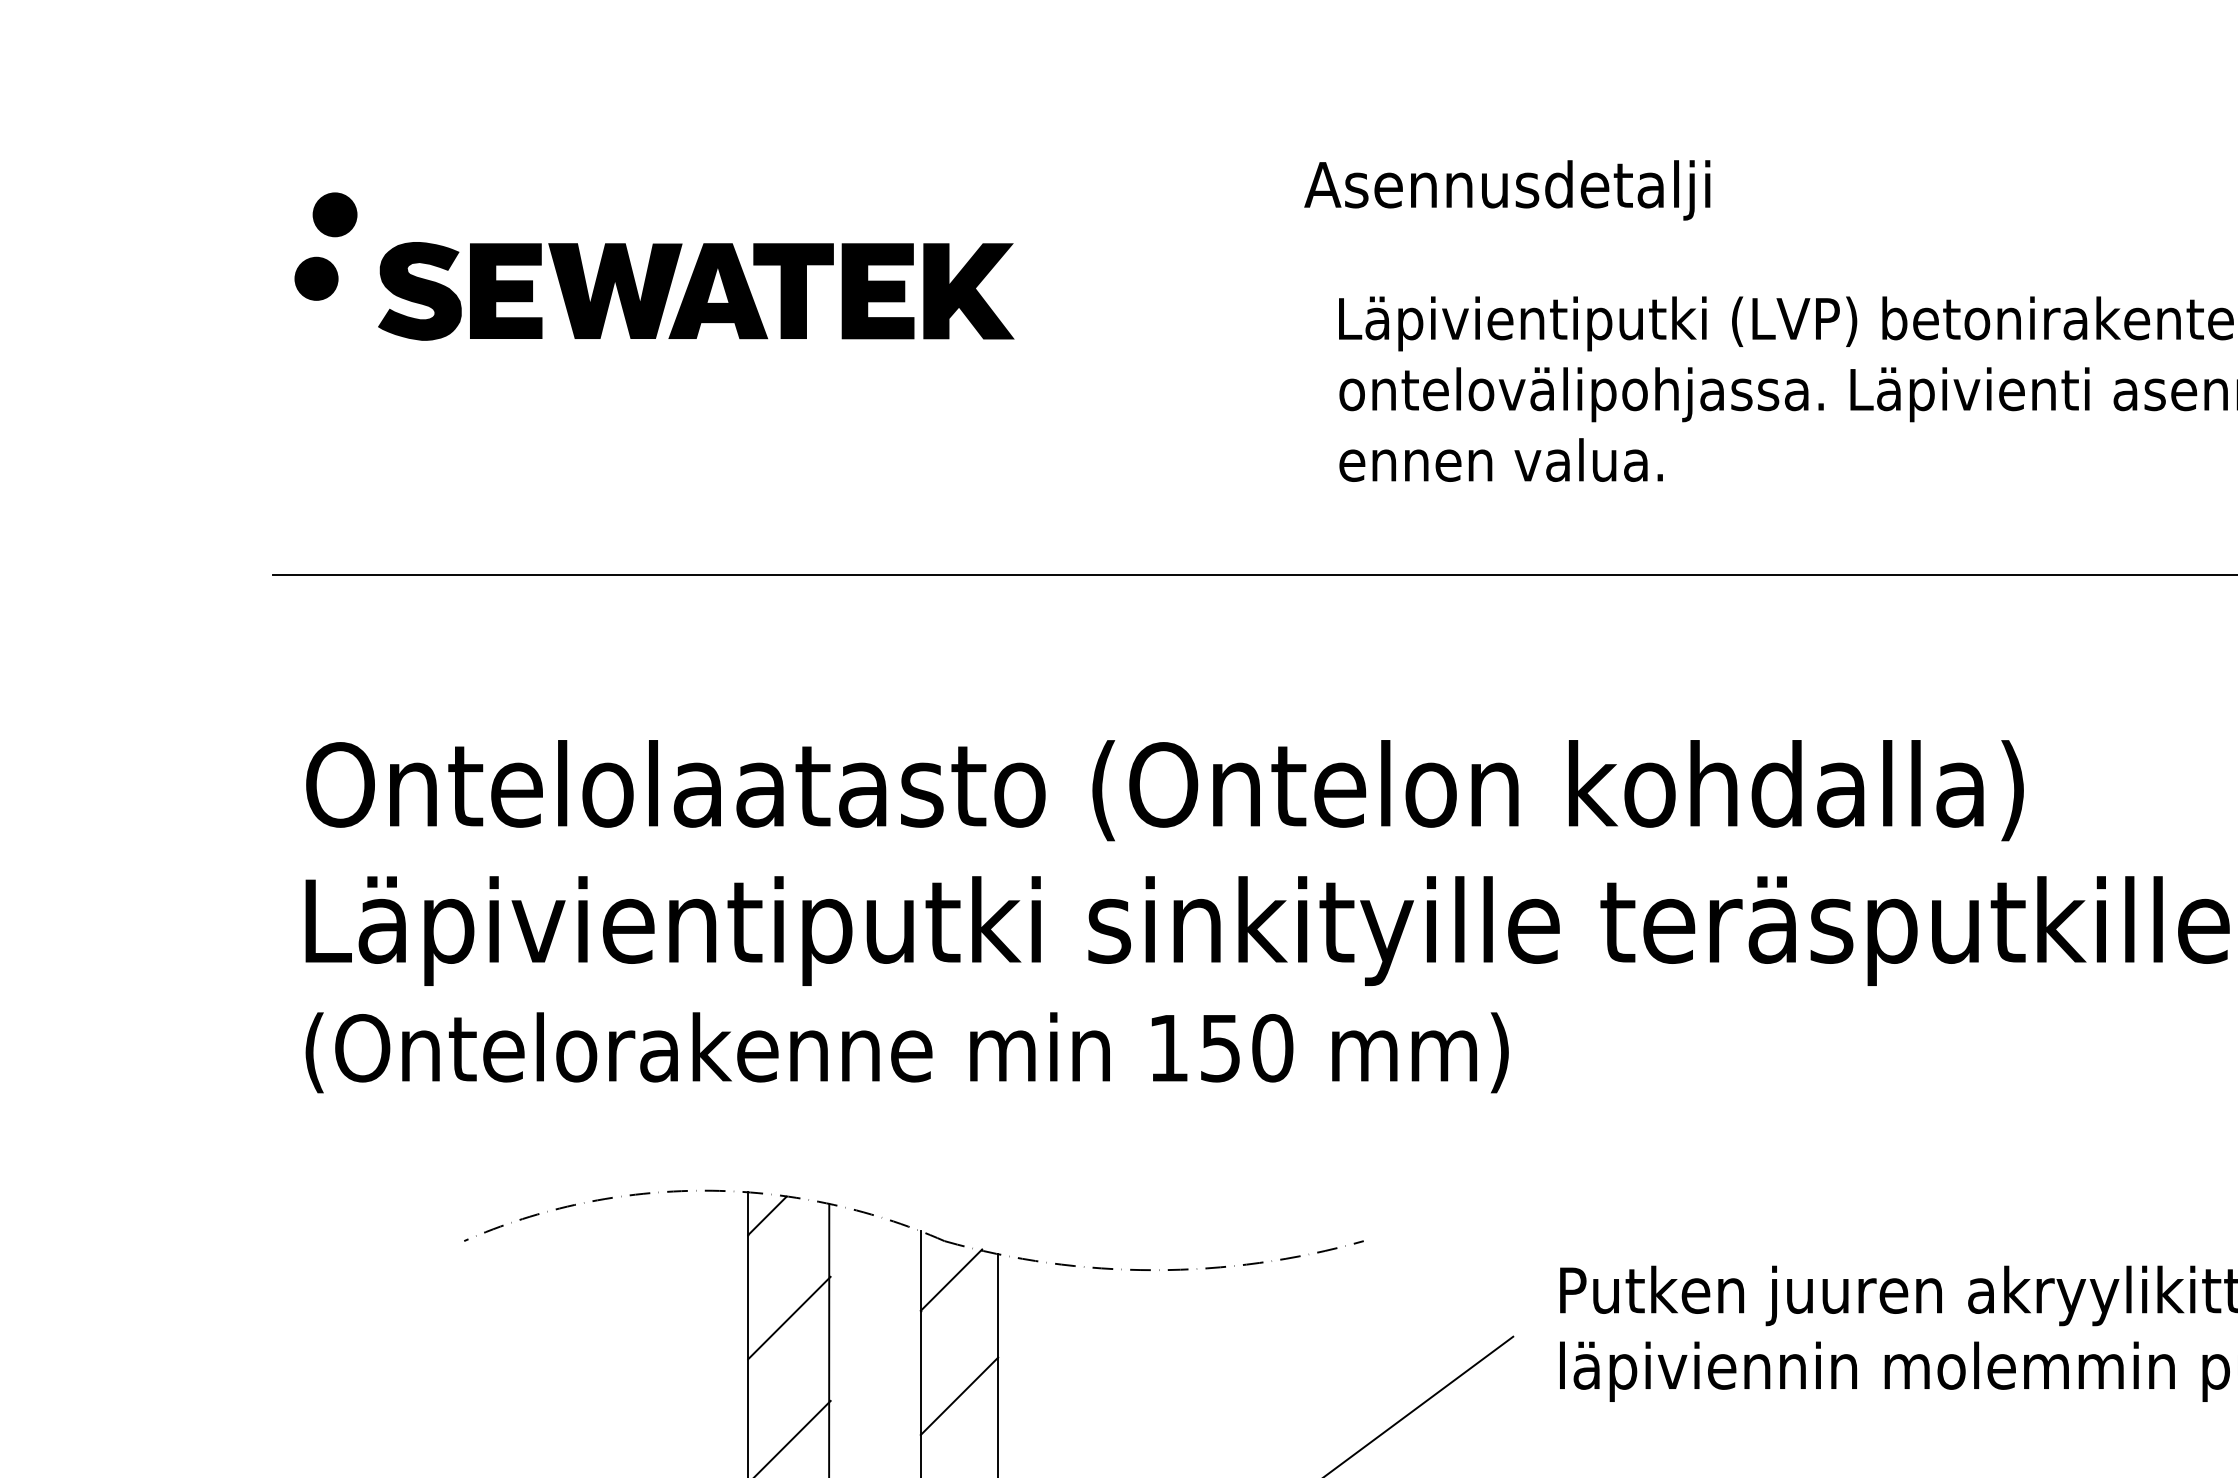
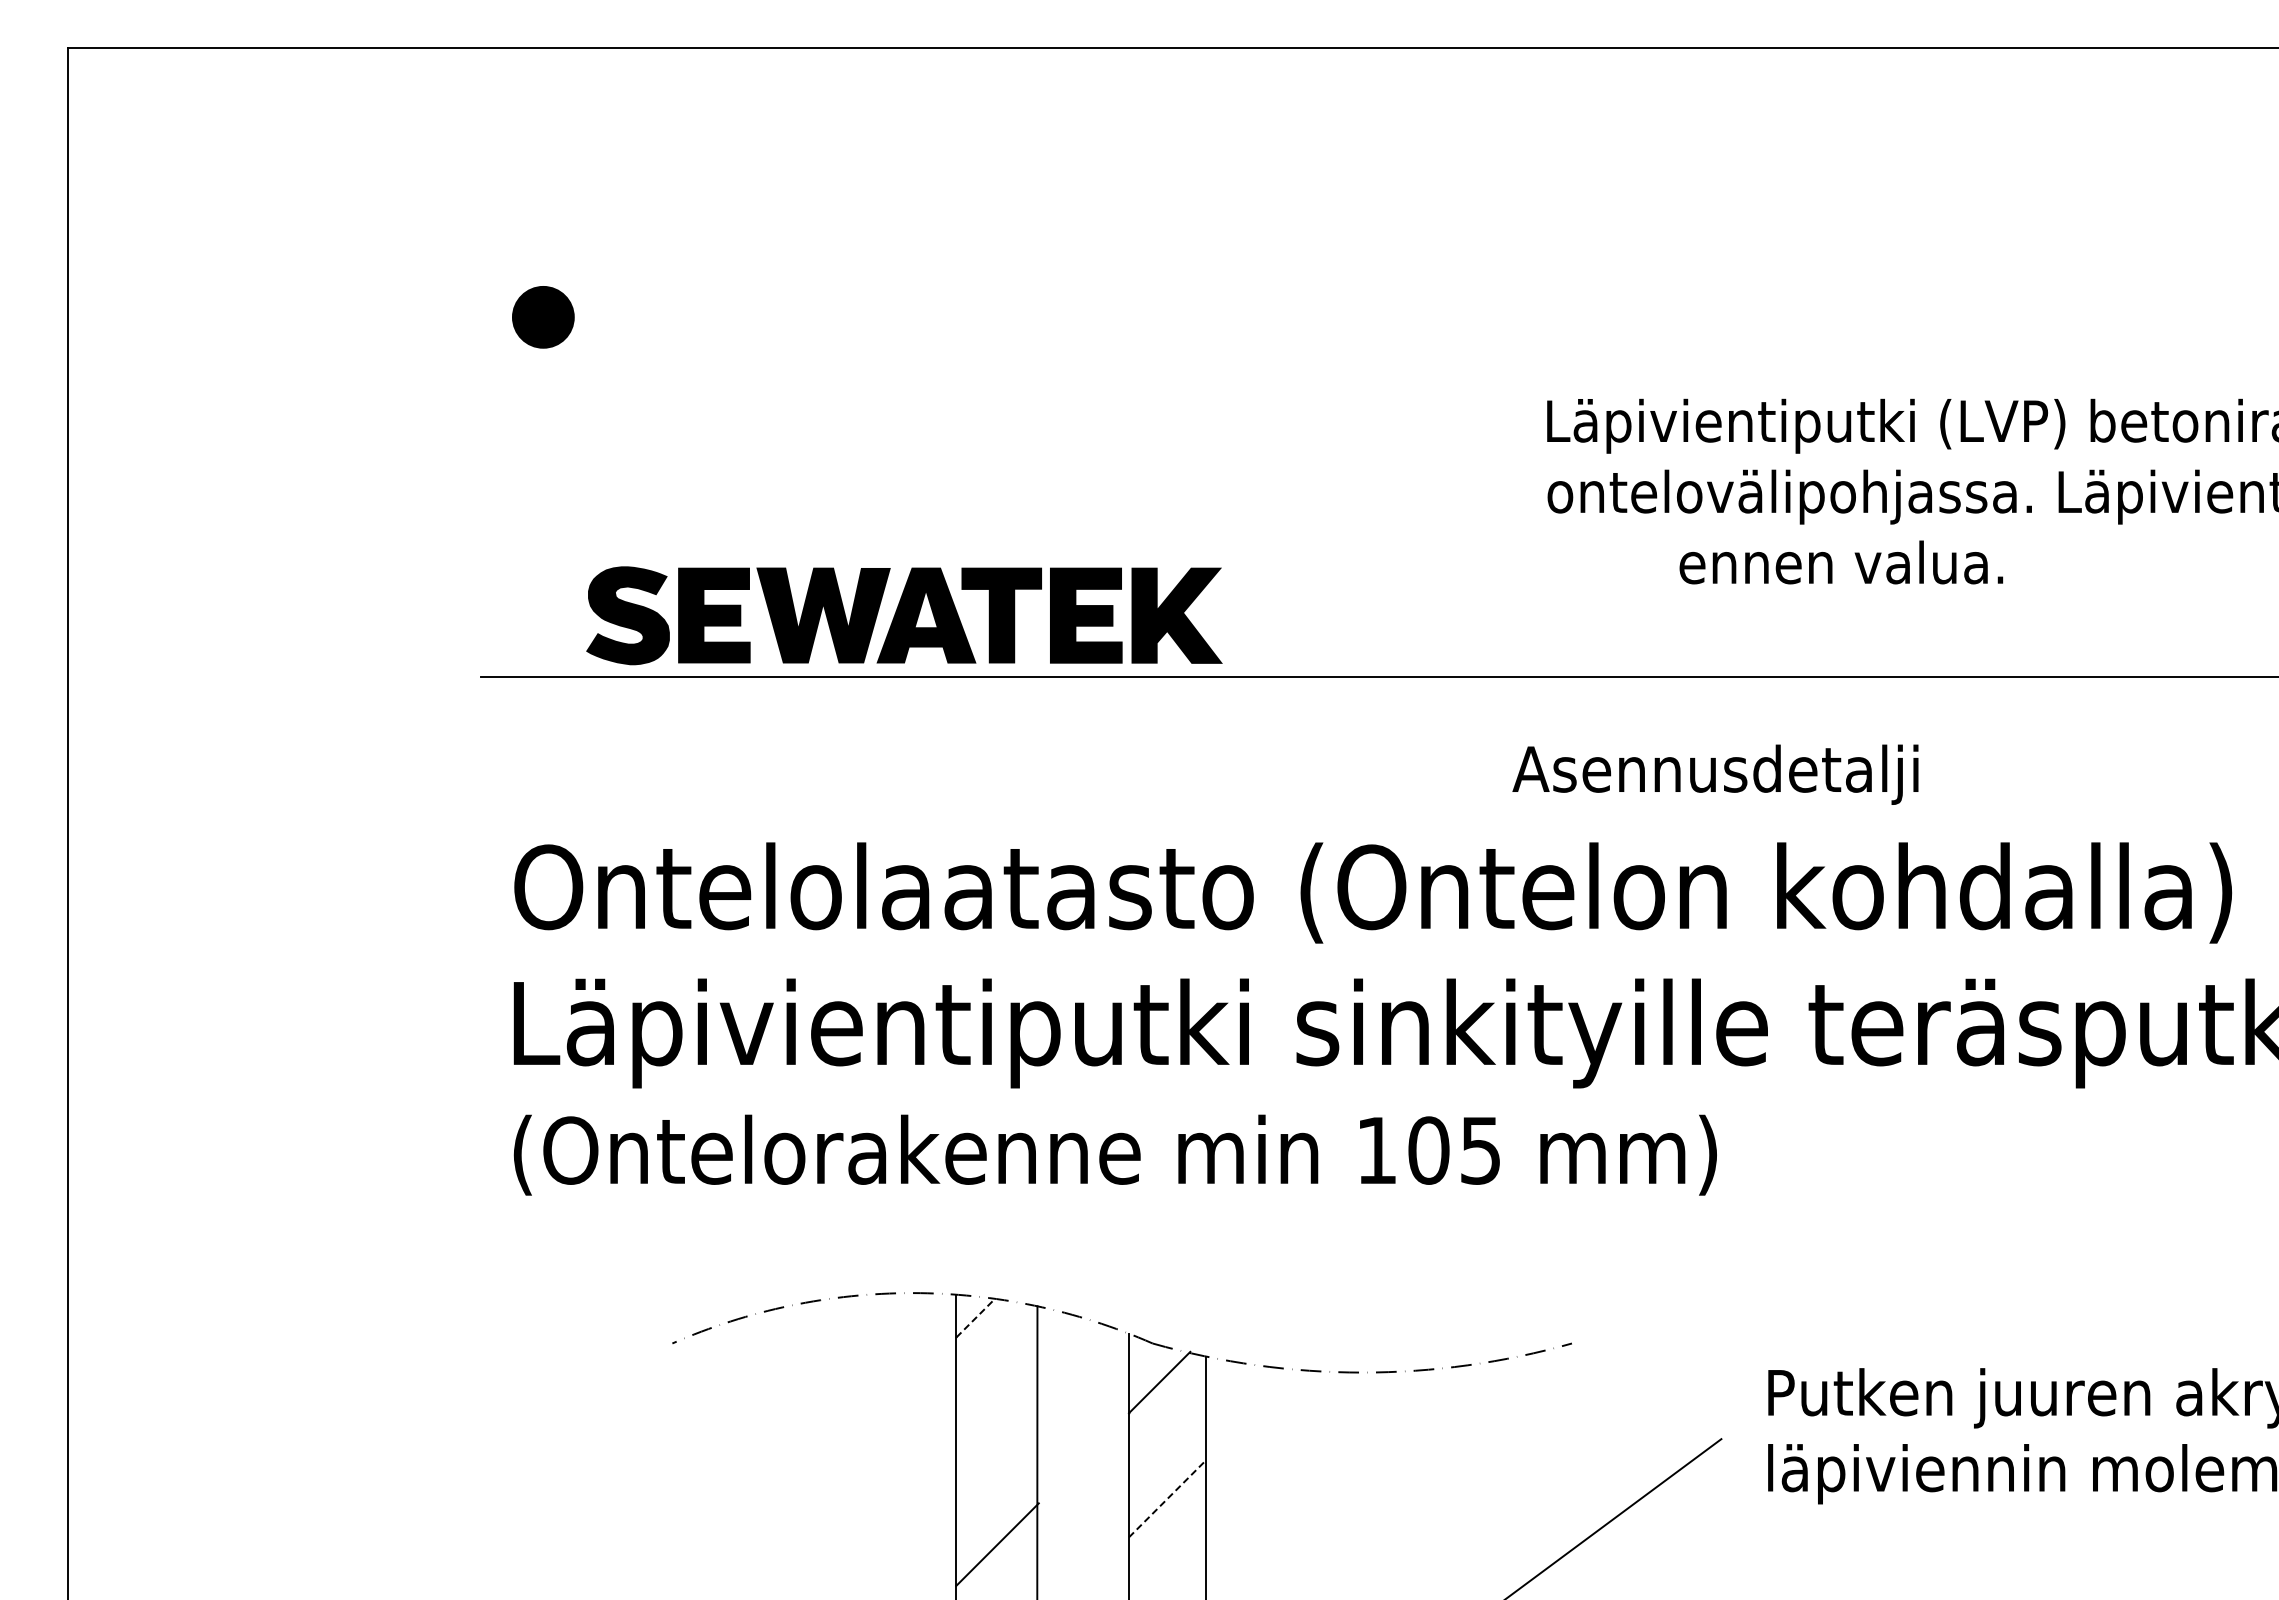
text: (1507, 190) -> (1715, 774), moved
part: (334, 214) -> (542, 316), size x1.4
fill: (316, 279) -> (524, 381), removed
part: (696, 291) -> (904, 615), moved
text: (1501, 460) -> (1841, 562), moved
text: (1246, 1048) -> (1454, 1150), 150 -> 105
line: (767, 1215) -> (975, 1317), solid -> dashed
line: (789, 1318) -> (997, 1420), removed
line: (959, 1396) -> (1167, 1498), solid -> dashed

